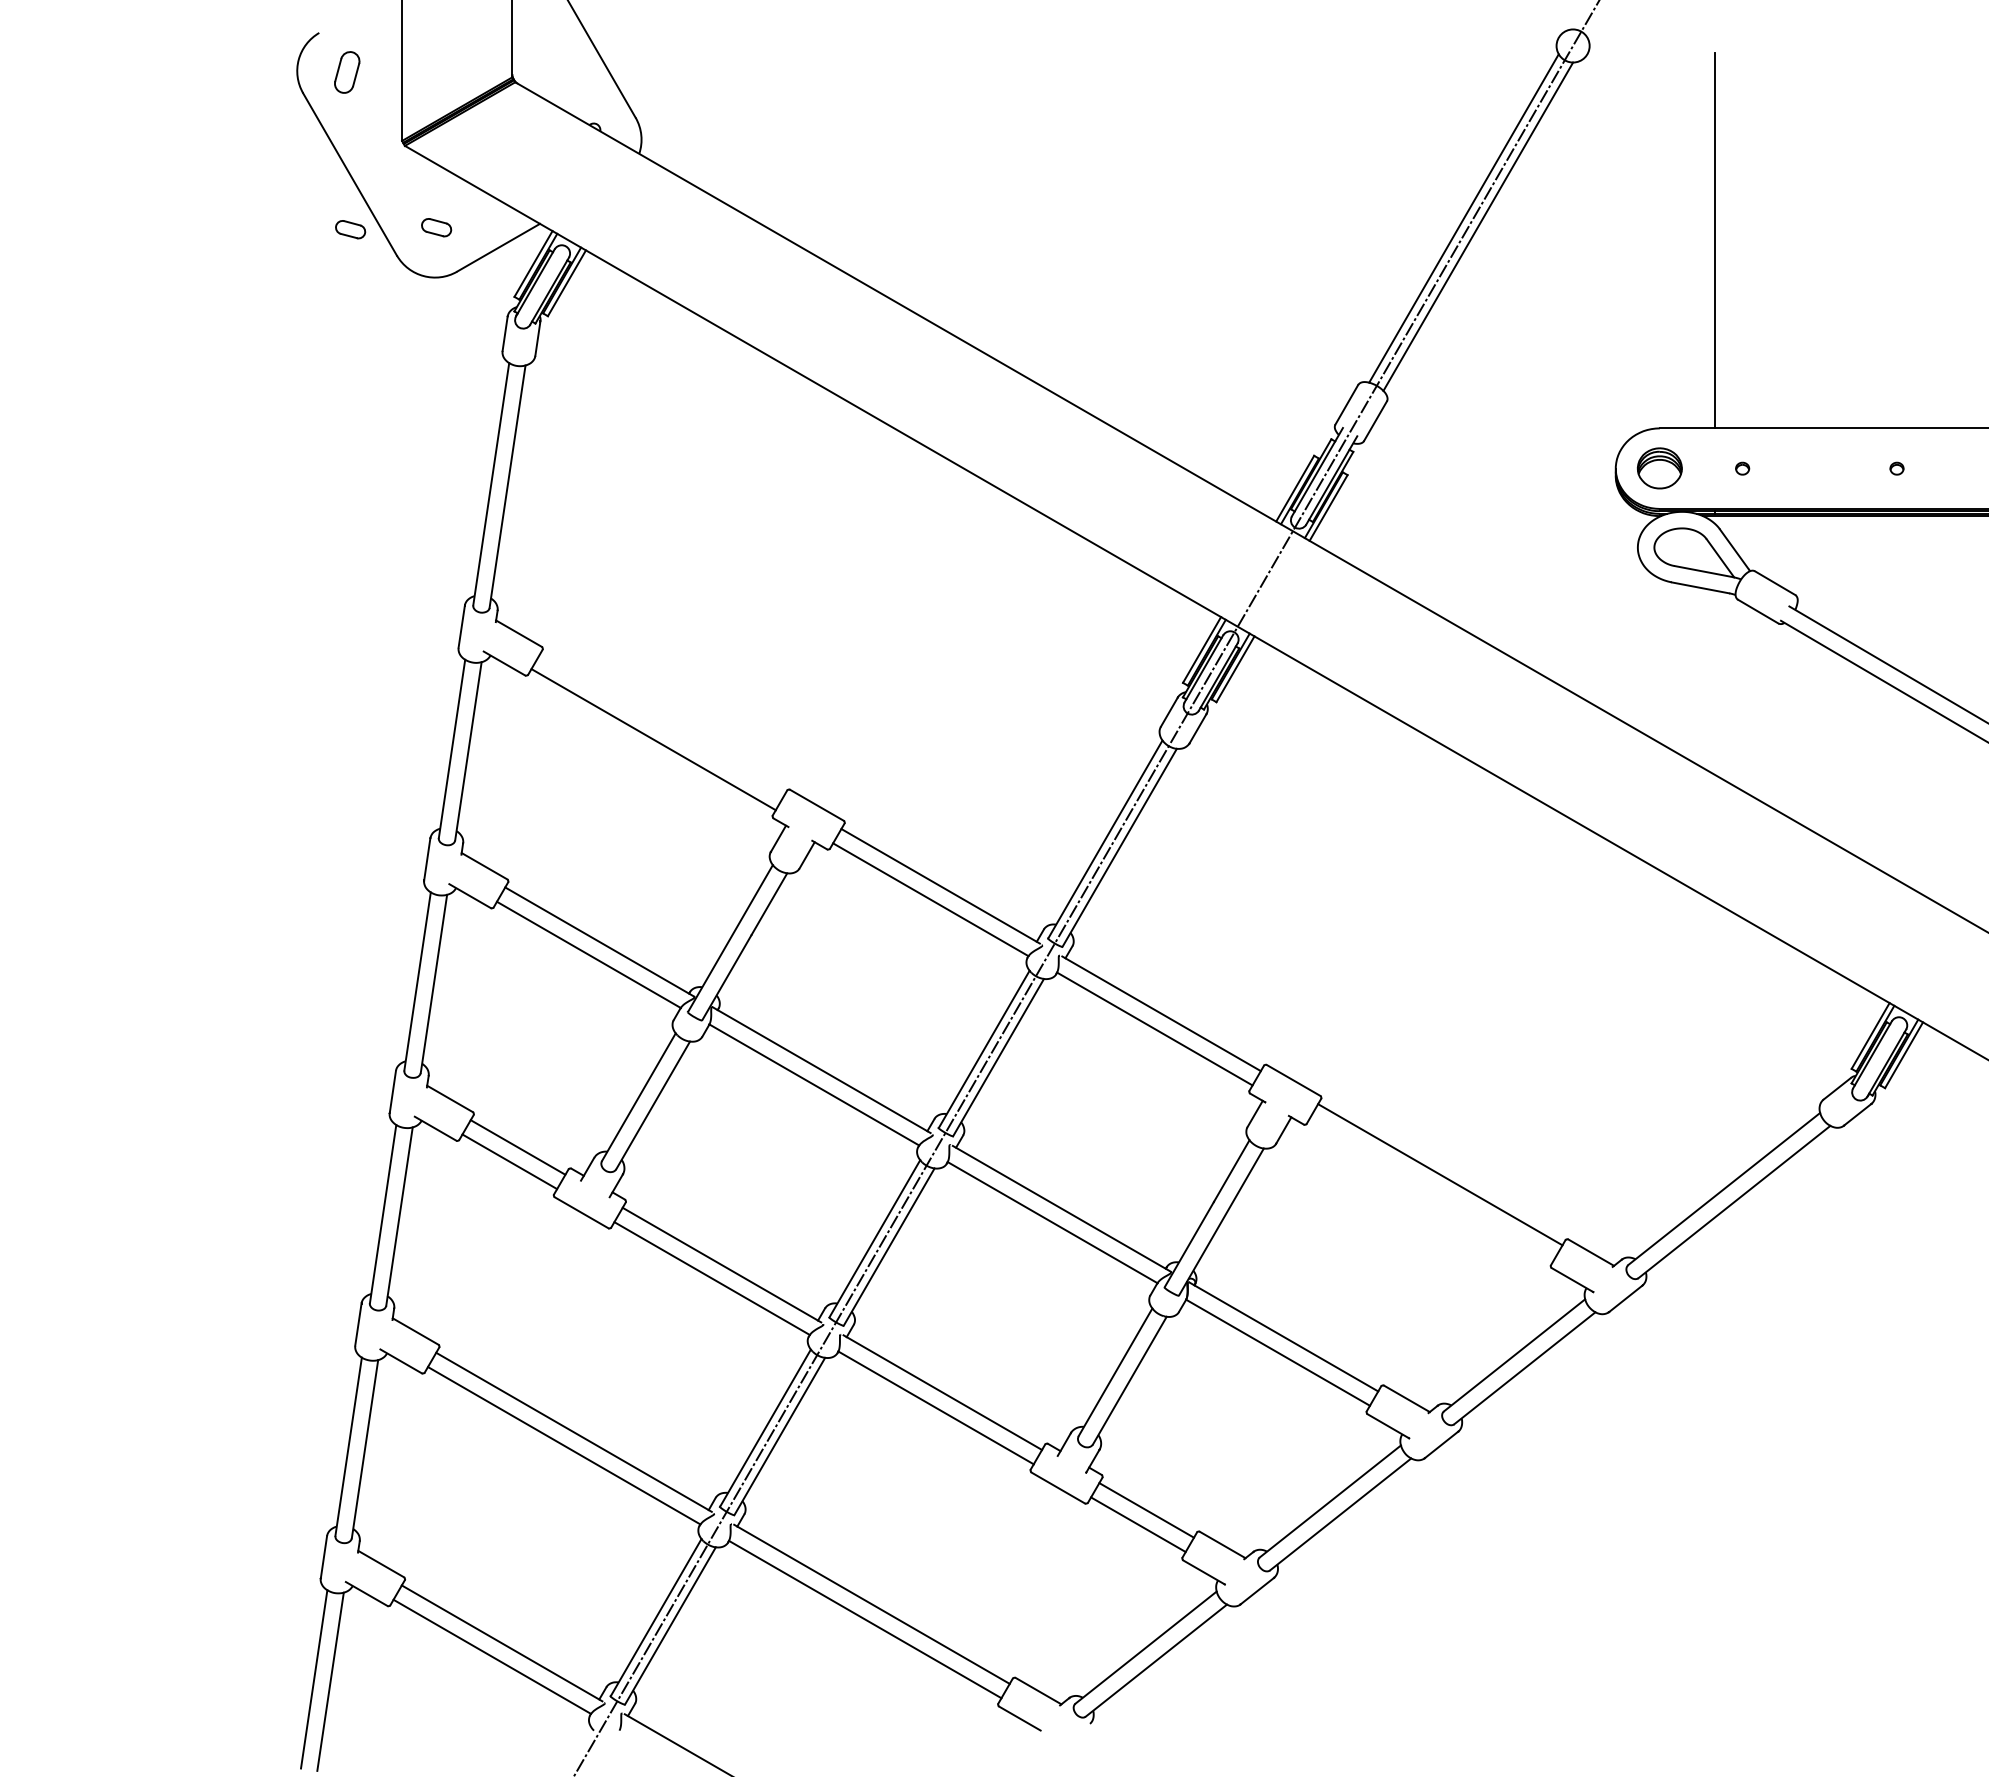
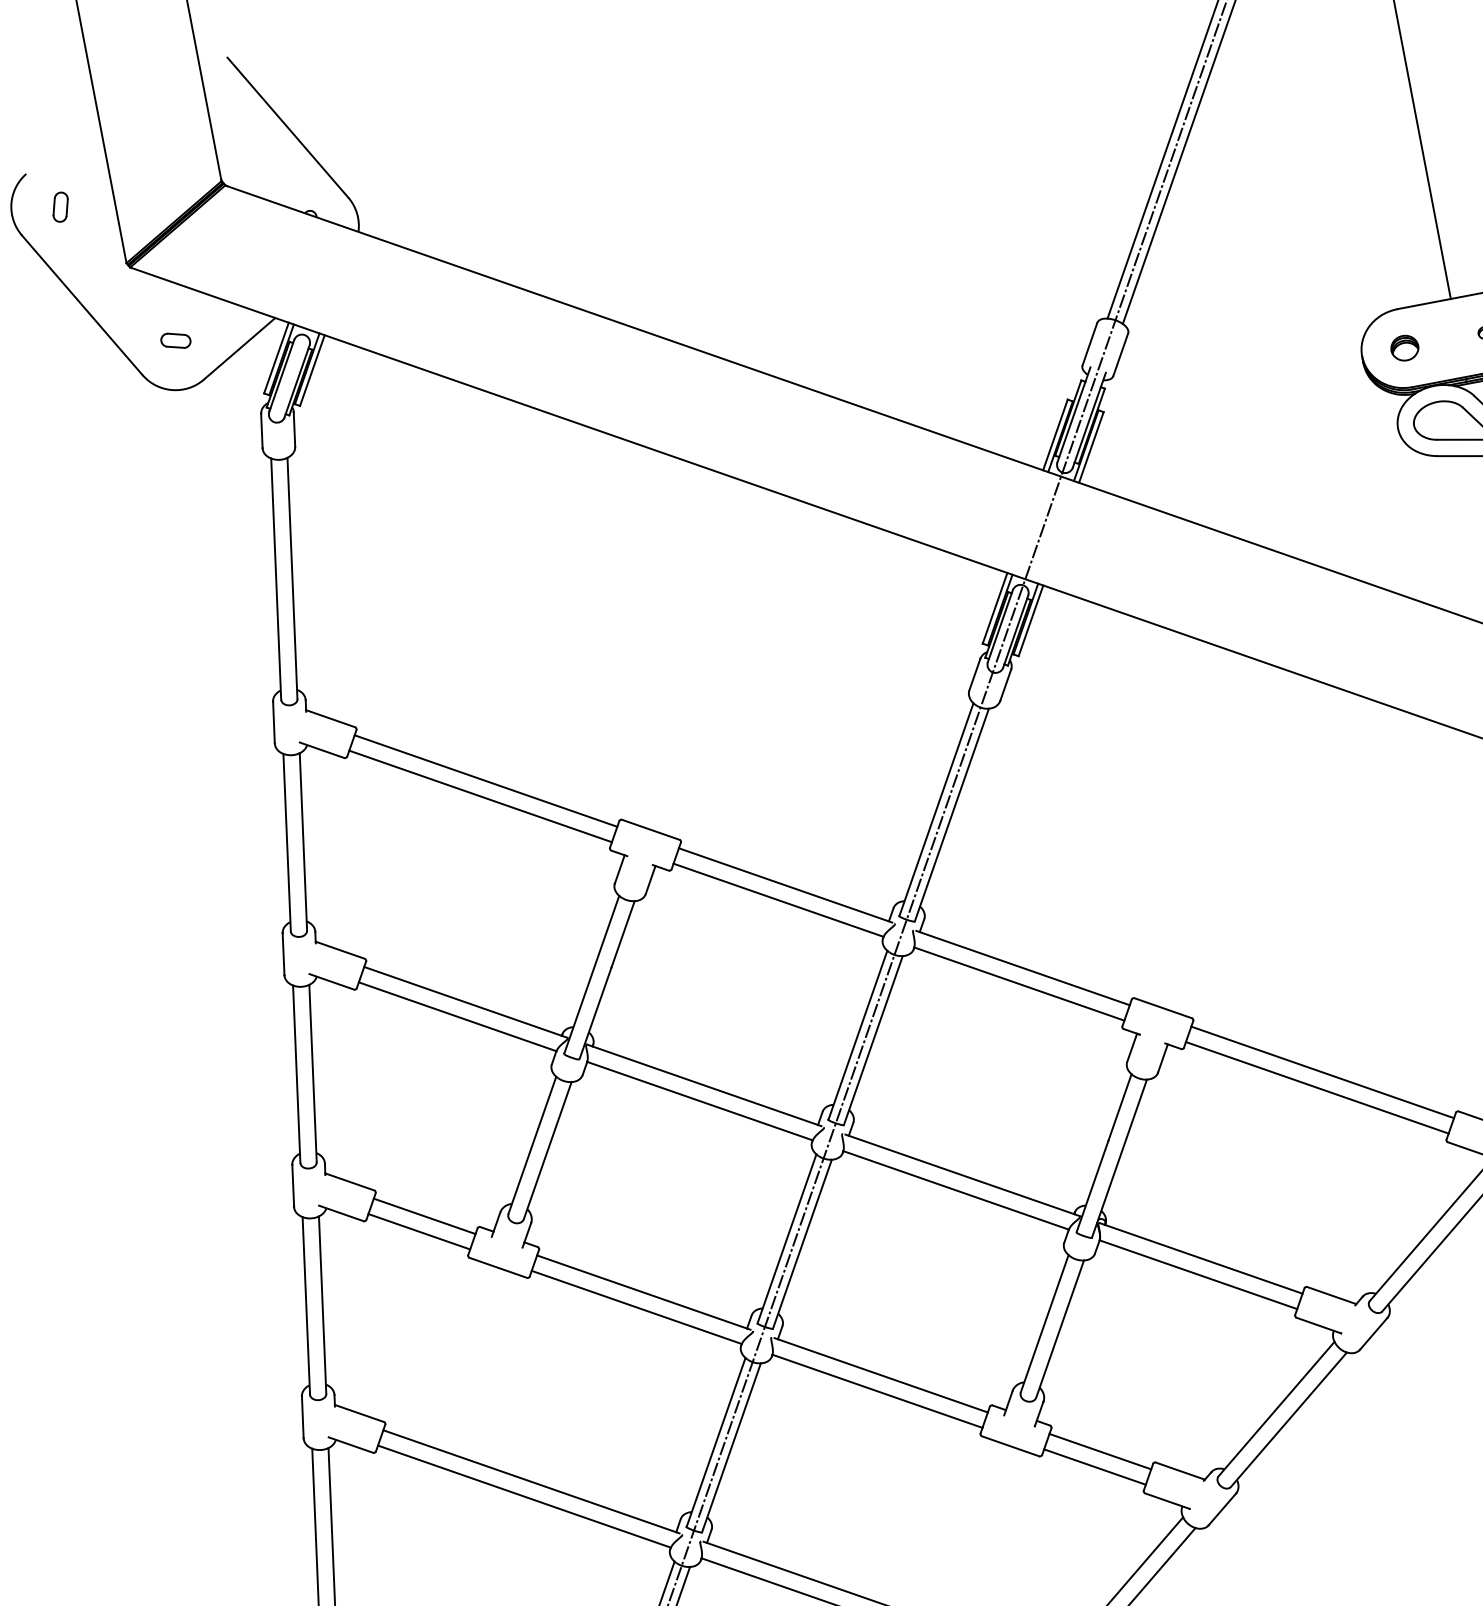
part: (346, 72) -> (60, 207), size x0.71
part: (350, 229) -> (92, 358), removed
part: (1659, 468) -> (1404, 348), size x0.62
line: (661, 724) -> (485, 780), added
line: (1431, 1188) -> (1316, 1087), added

